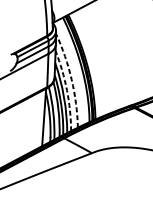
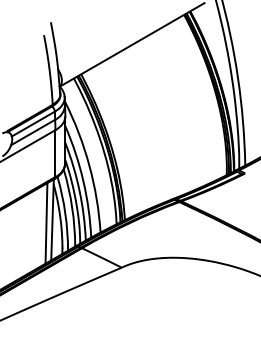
arc: (71, 79) -> (89, 165), dashed -> solid
arc: (67, 90) -> (83, 180), dashed -> solid
line: (39, 119) -> (46, 223), added

